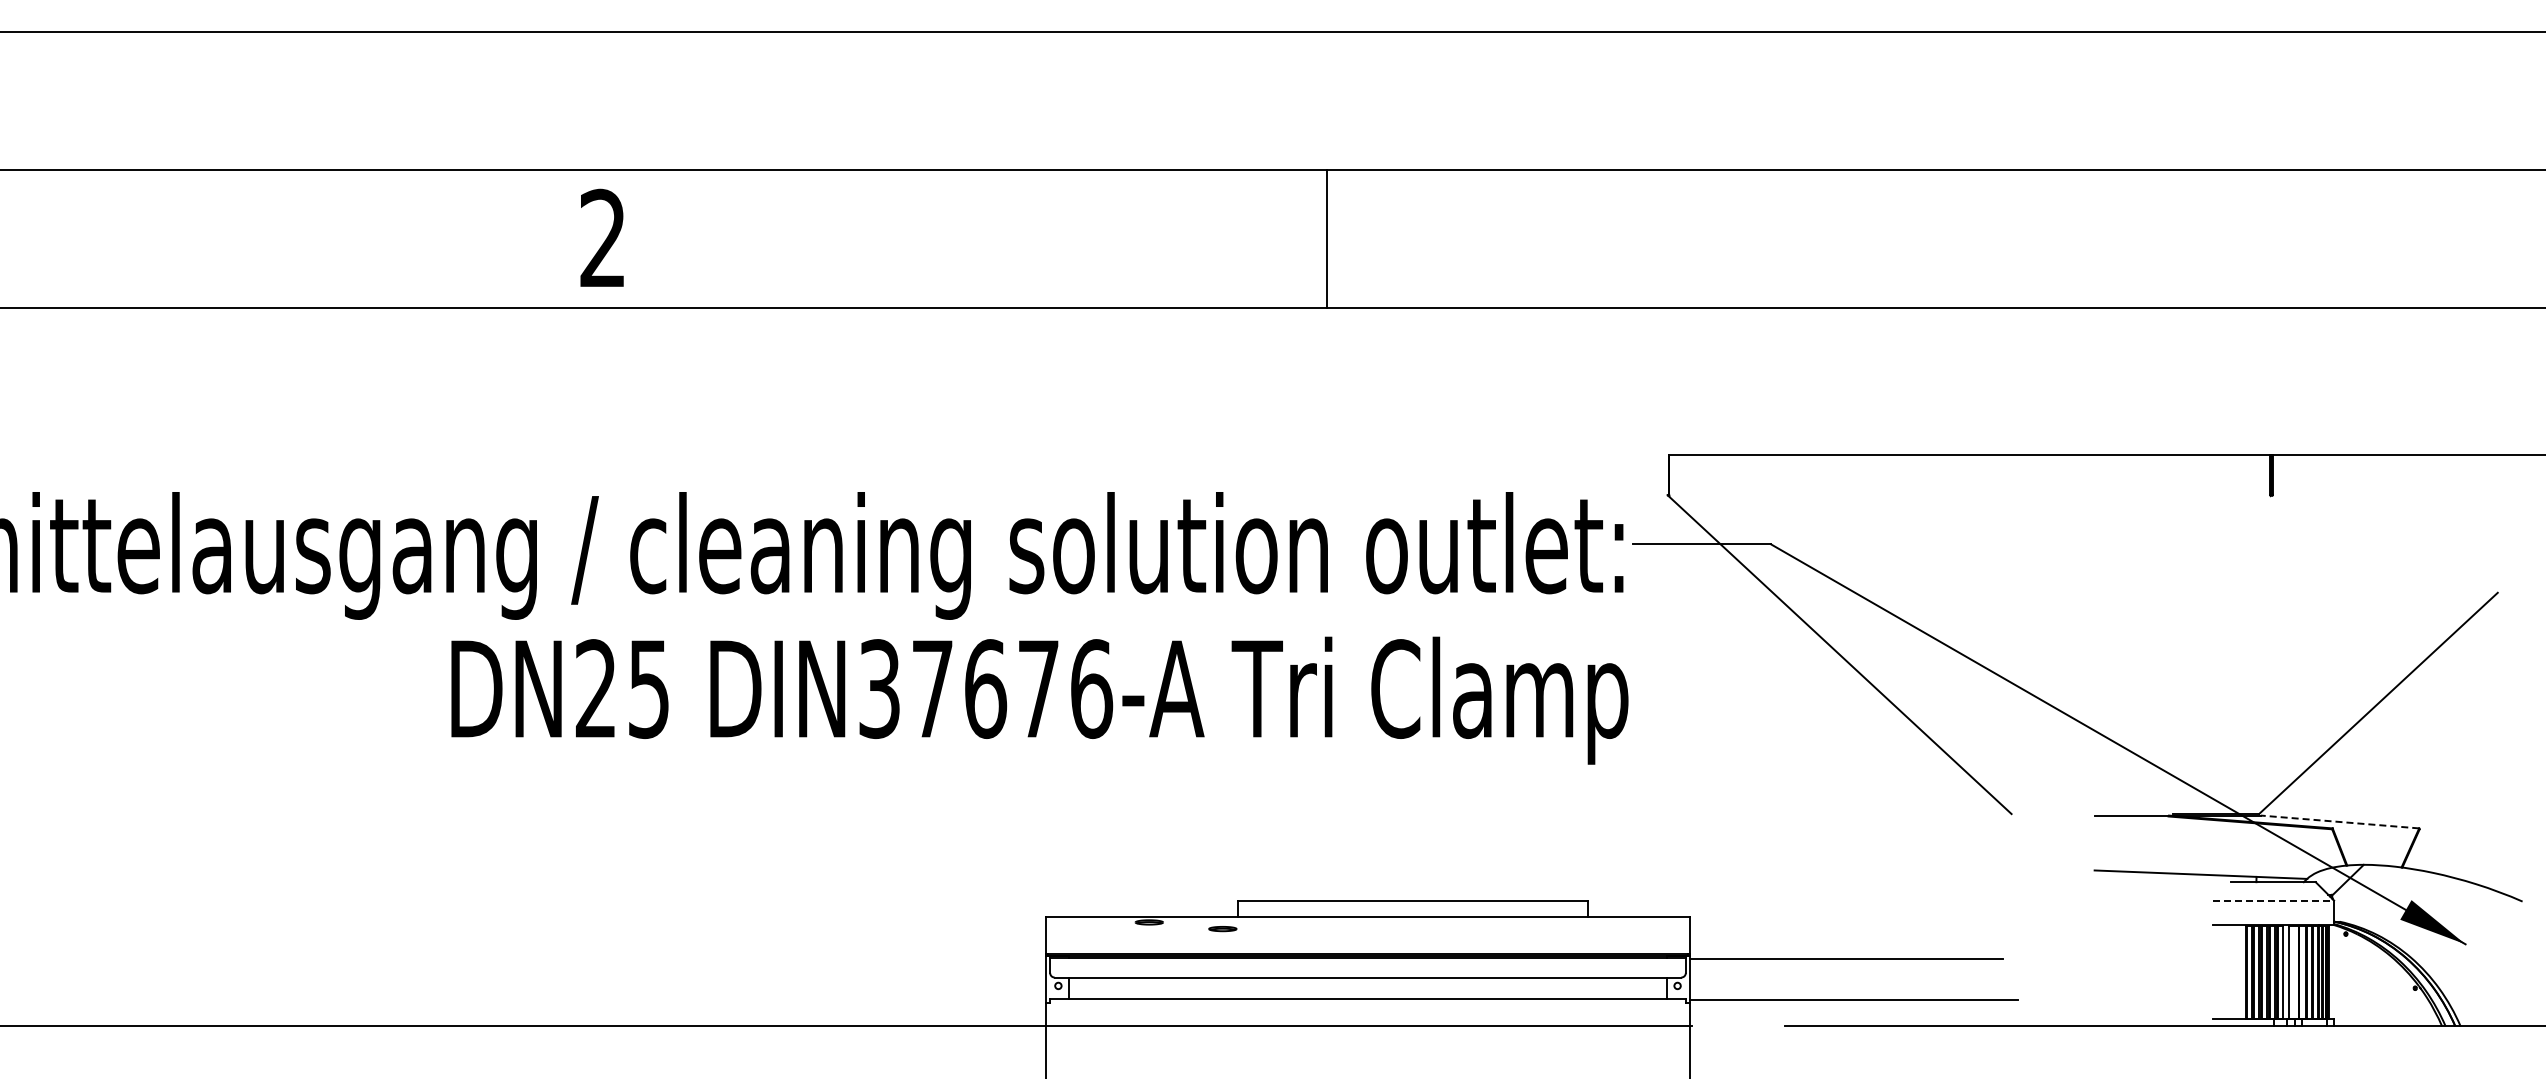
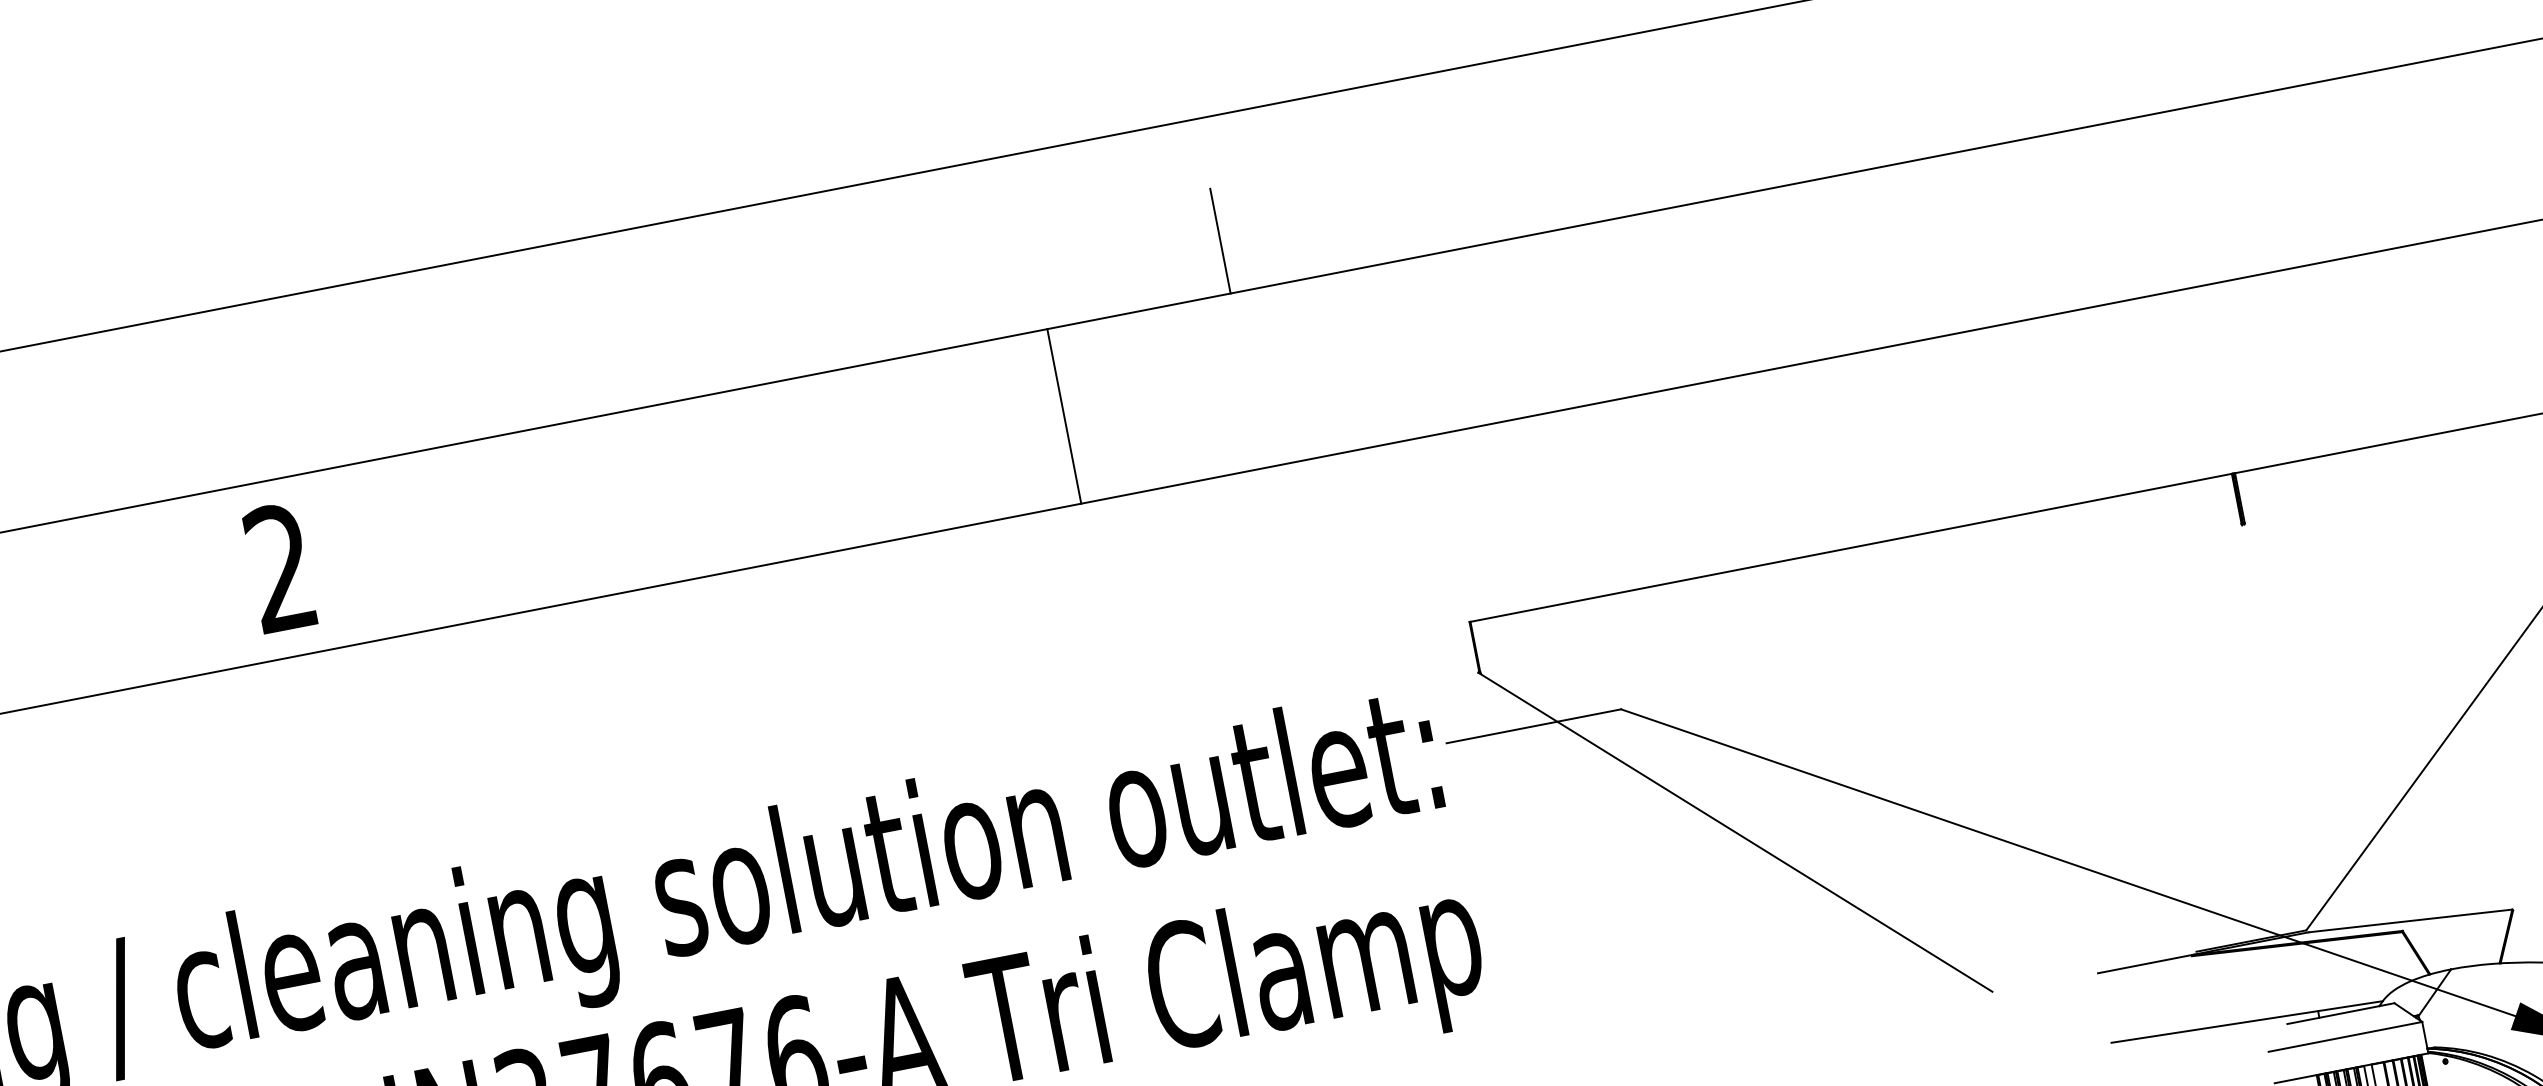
line: (1535, 128) -> (1220, 240), added
text: (601, 237) -> (278, 567), moved
line: (1326, 239) -> (1064, 416), moved
line: (2339, 821) -> (2409, 920), dashed -> solid
line: (2273, 900) -> (2345, 1036), dashed -> solid

